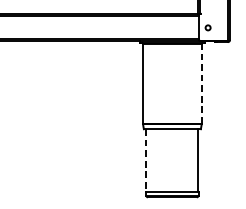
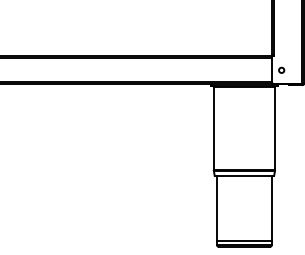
line: (202, 83) -> (275, 128), dashed -> solid
line: (146, 160) -> (217, 208), dashed -> solid

